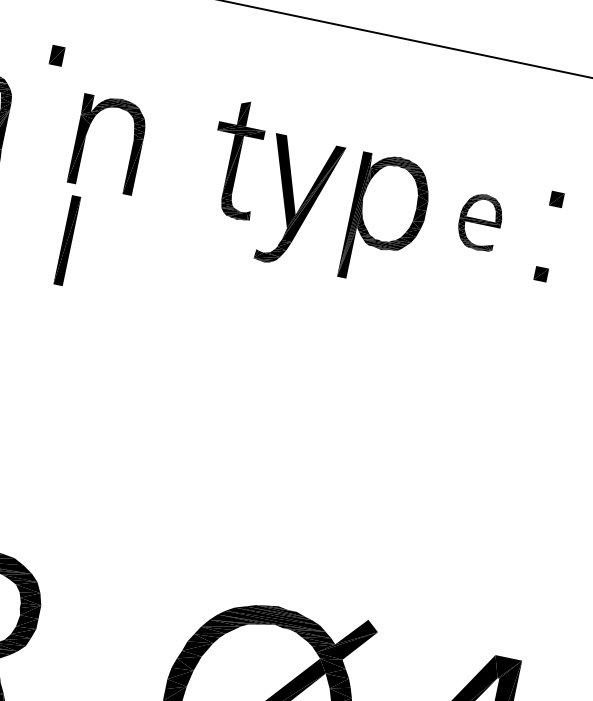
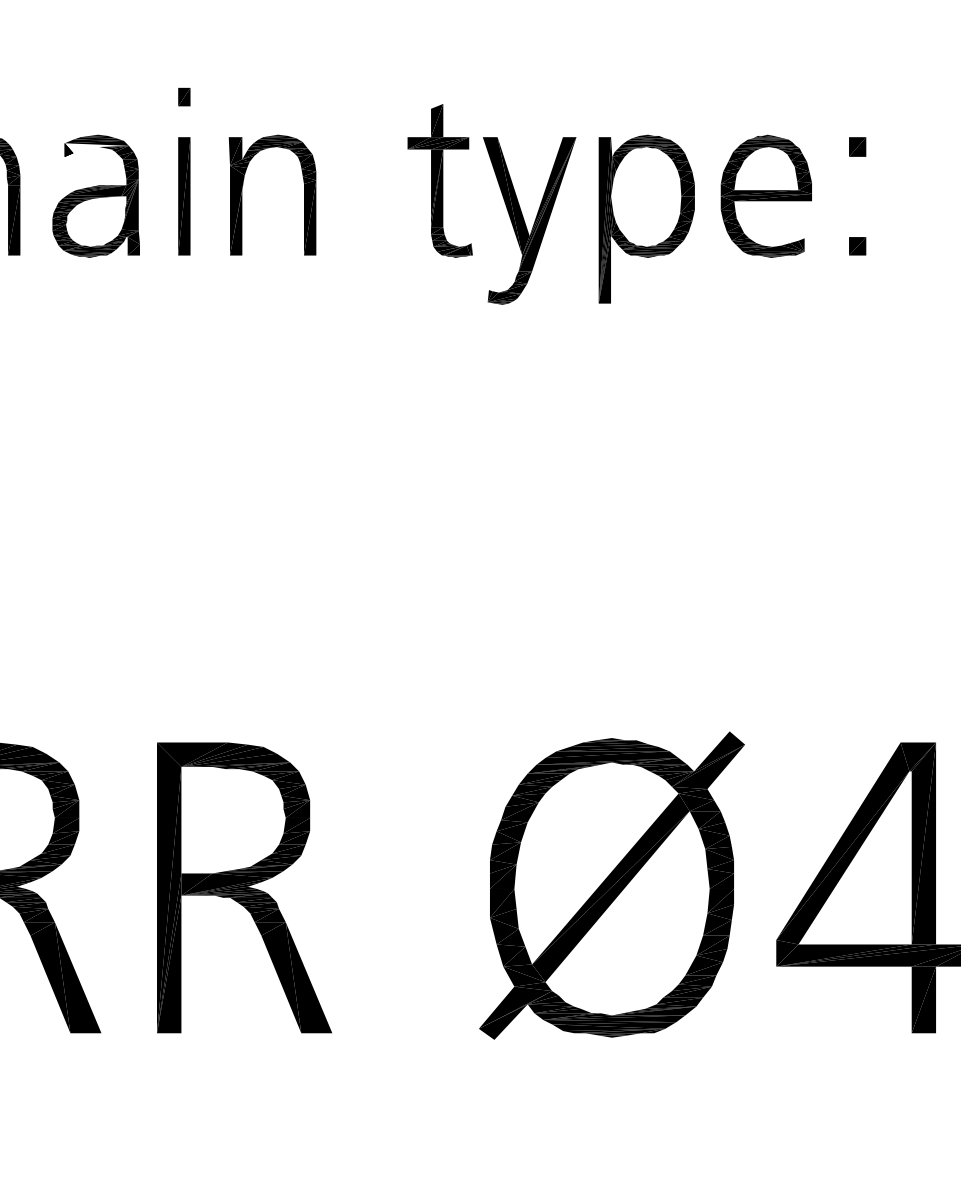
part: (57, 55) -> (184, 96), size x0.71
part: (479, 221) -> (765, 195), size x1.67
part: (67, 240) -> (184, 196), moved

